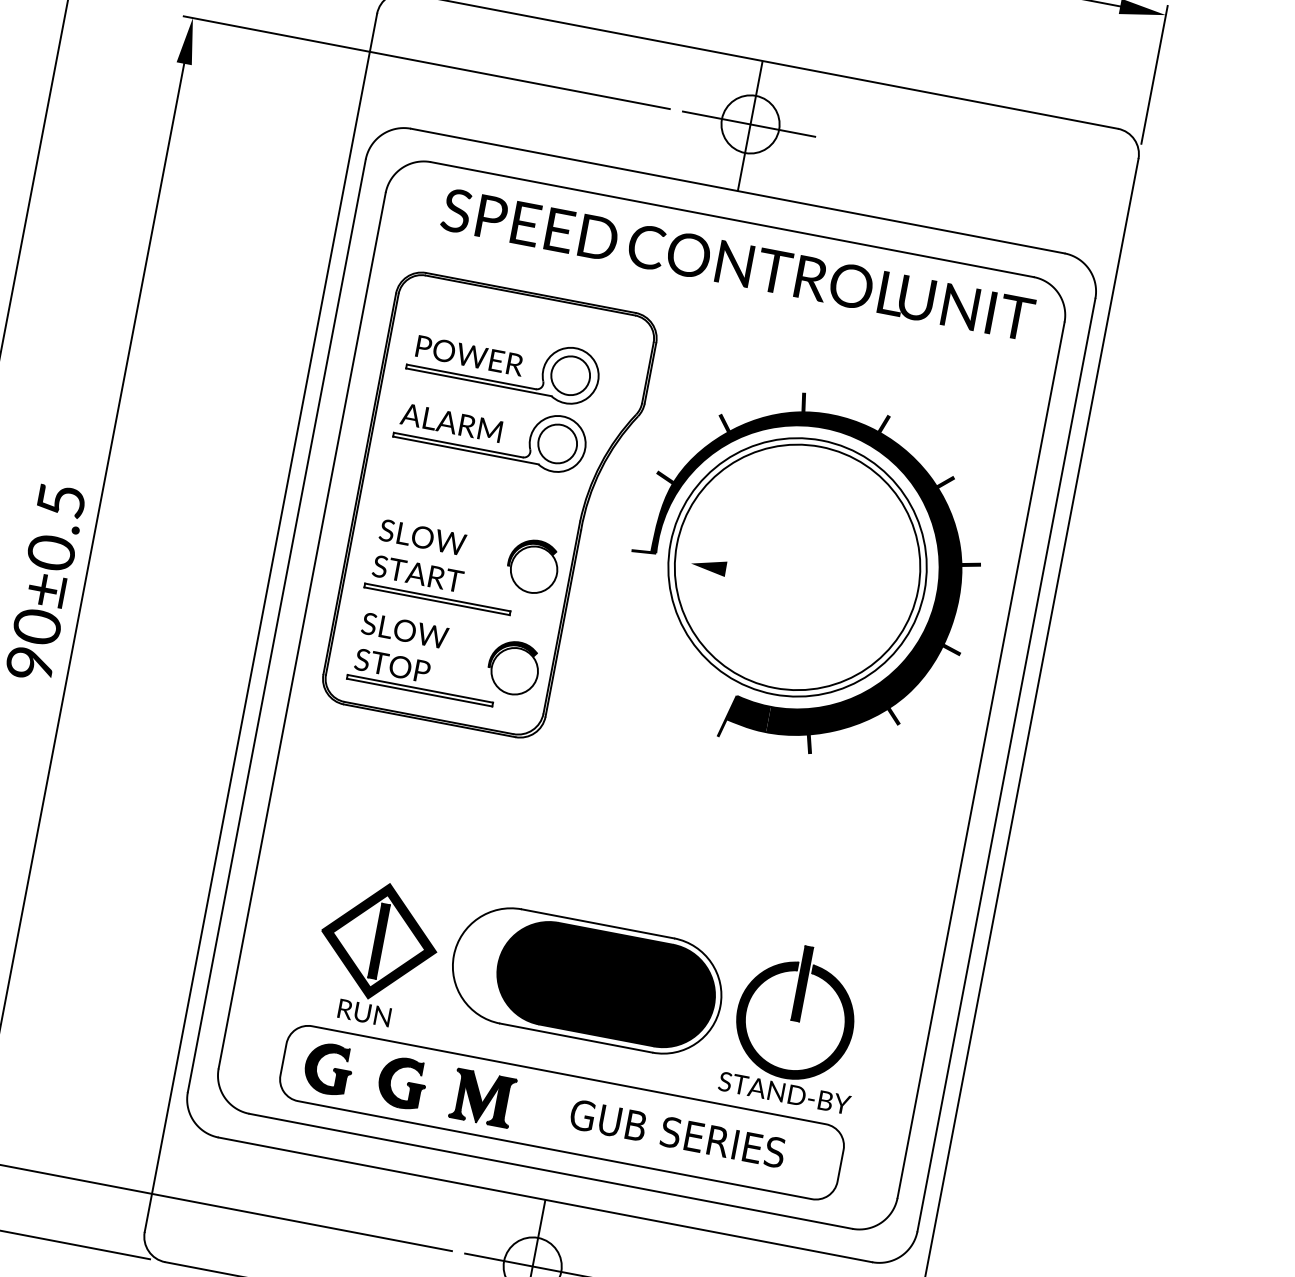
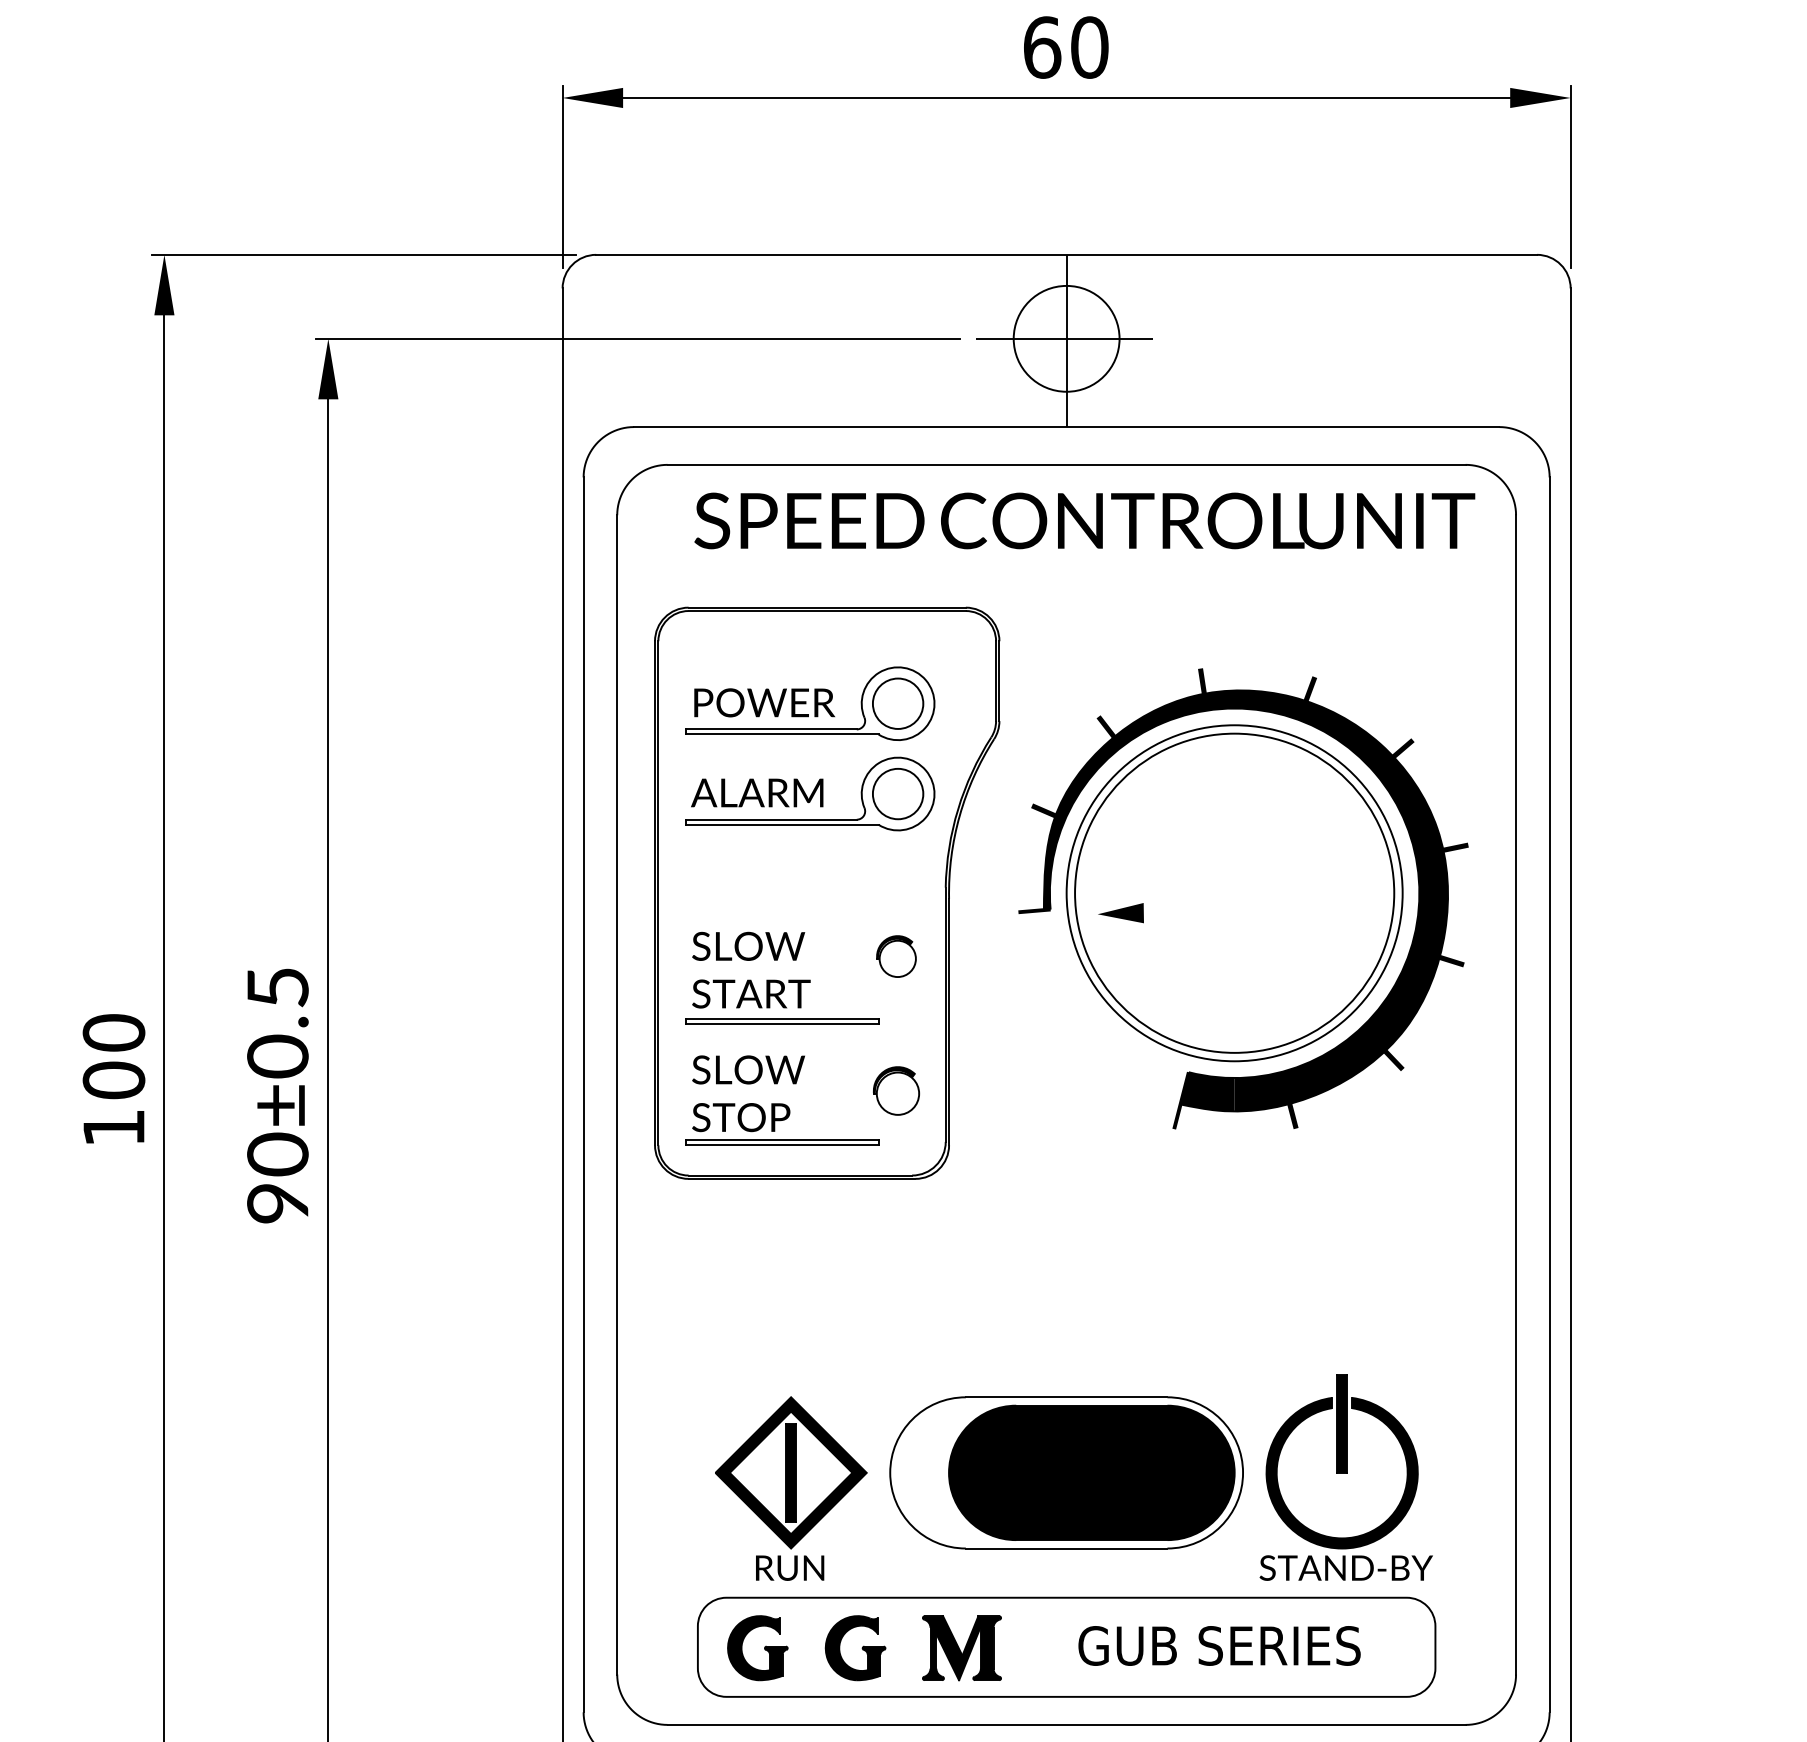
circle: (750, 124) -> (1066, 338), size x1.4
part: (533, 566) -> (896, 956), size x0.6
part: (513, 667) -> (896, 1090), size x0.7

